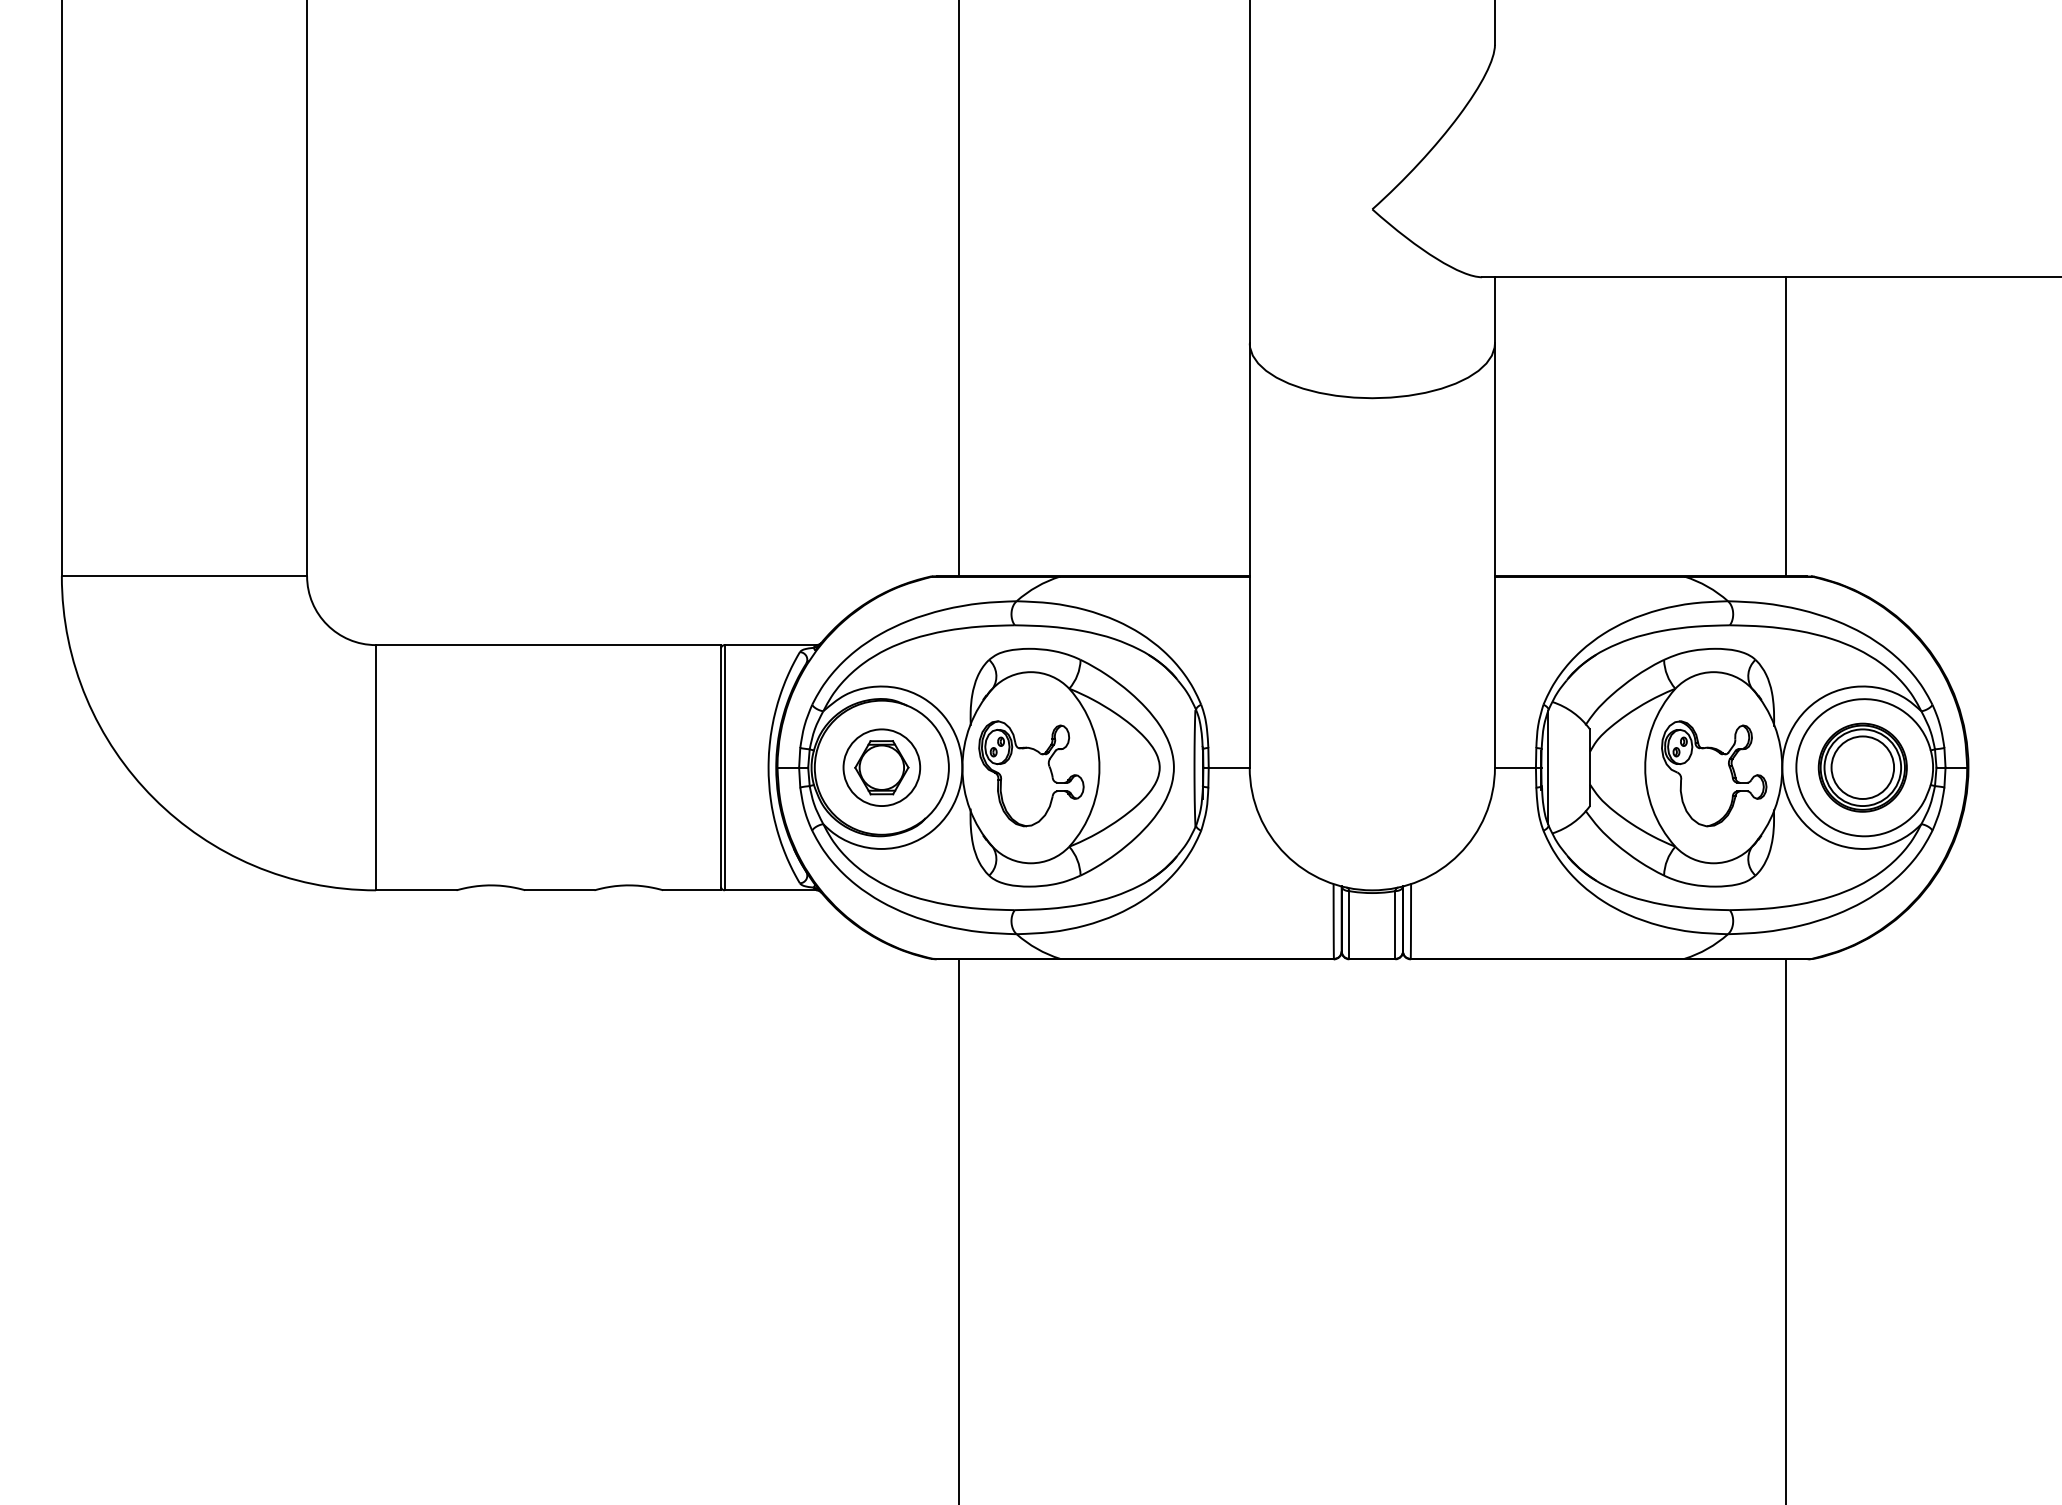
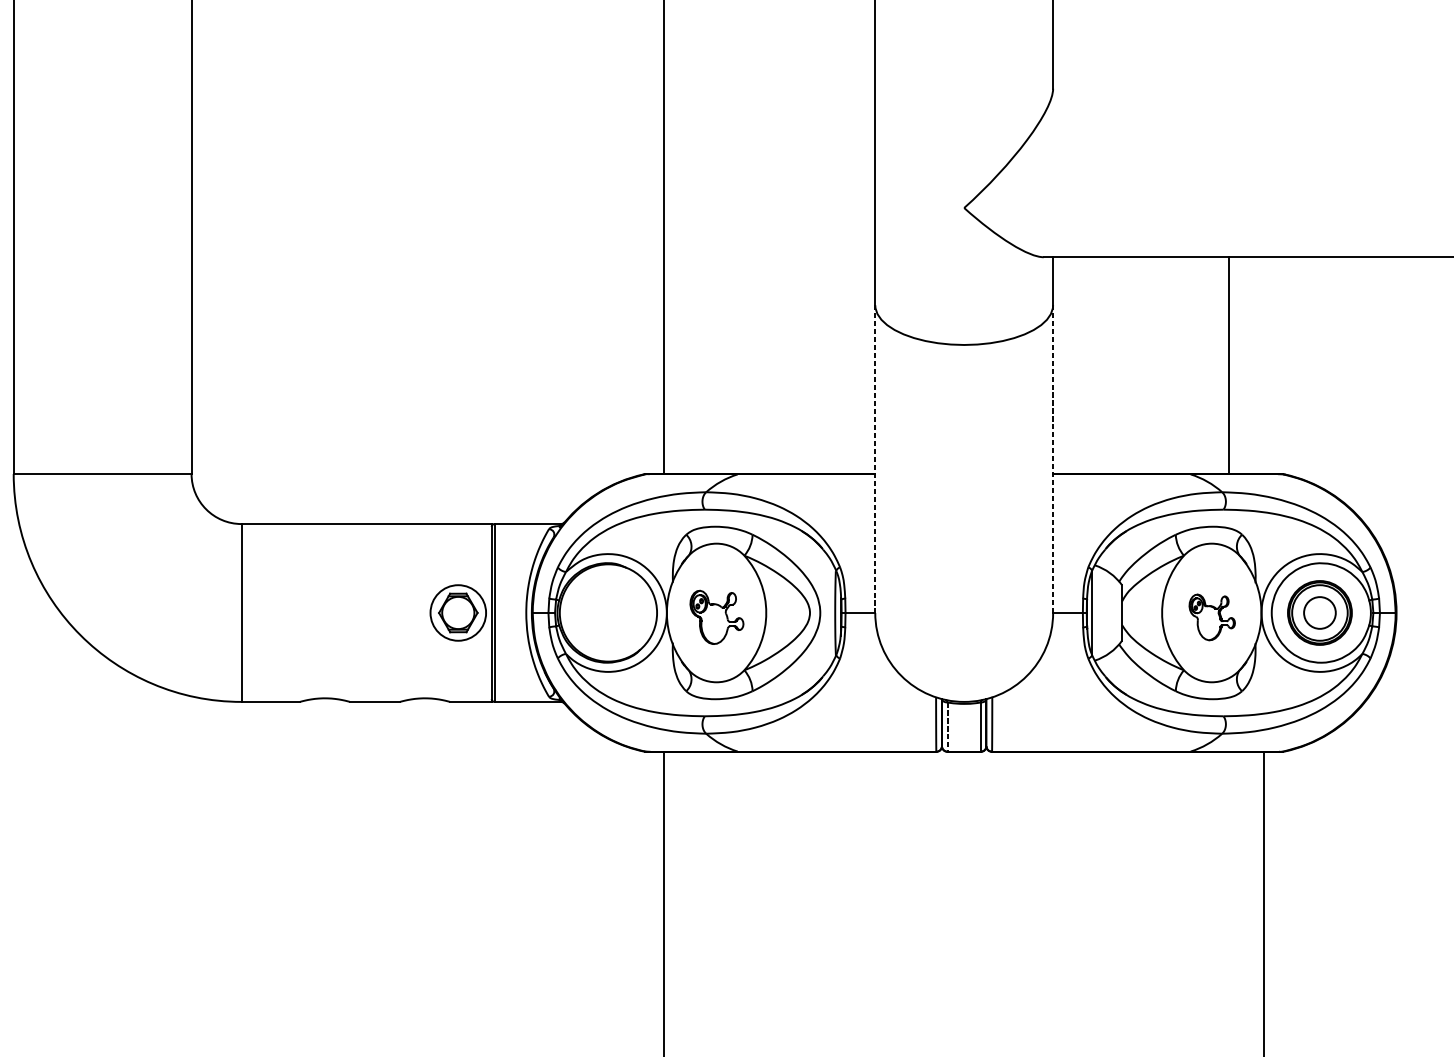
line: (1786, 426) -> (1229, 365), moved
line: (1494, 555) -> (1052, 459), solid -> dashed
line: (1249, 556) -> (875, 459), solid -> dashed
part: (881, 767) -> (458, 612), moved
circle: (1862, 767) -> (1319, 612), size x0.7
part: (1031, 773) -> (716, 617), size x0.7
part: (1714, 773) -> (1212, 617), size x0.6
line: (1349, 924) -> (947, 726), solid -> dashed

